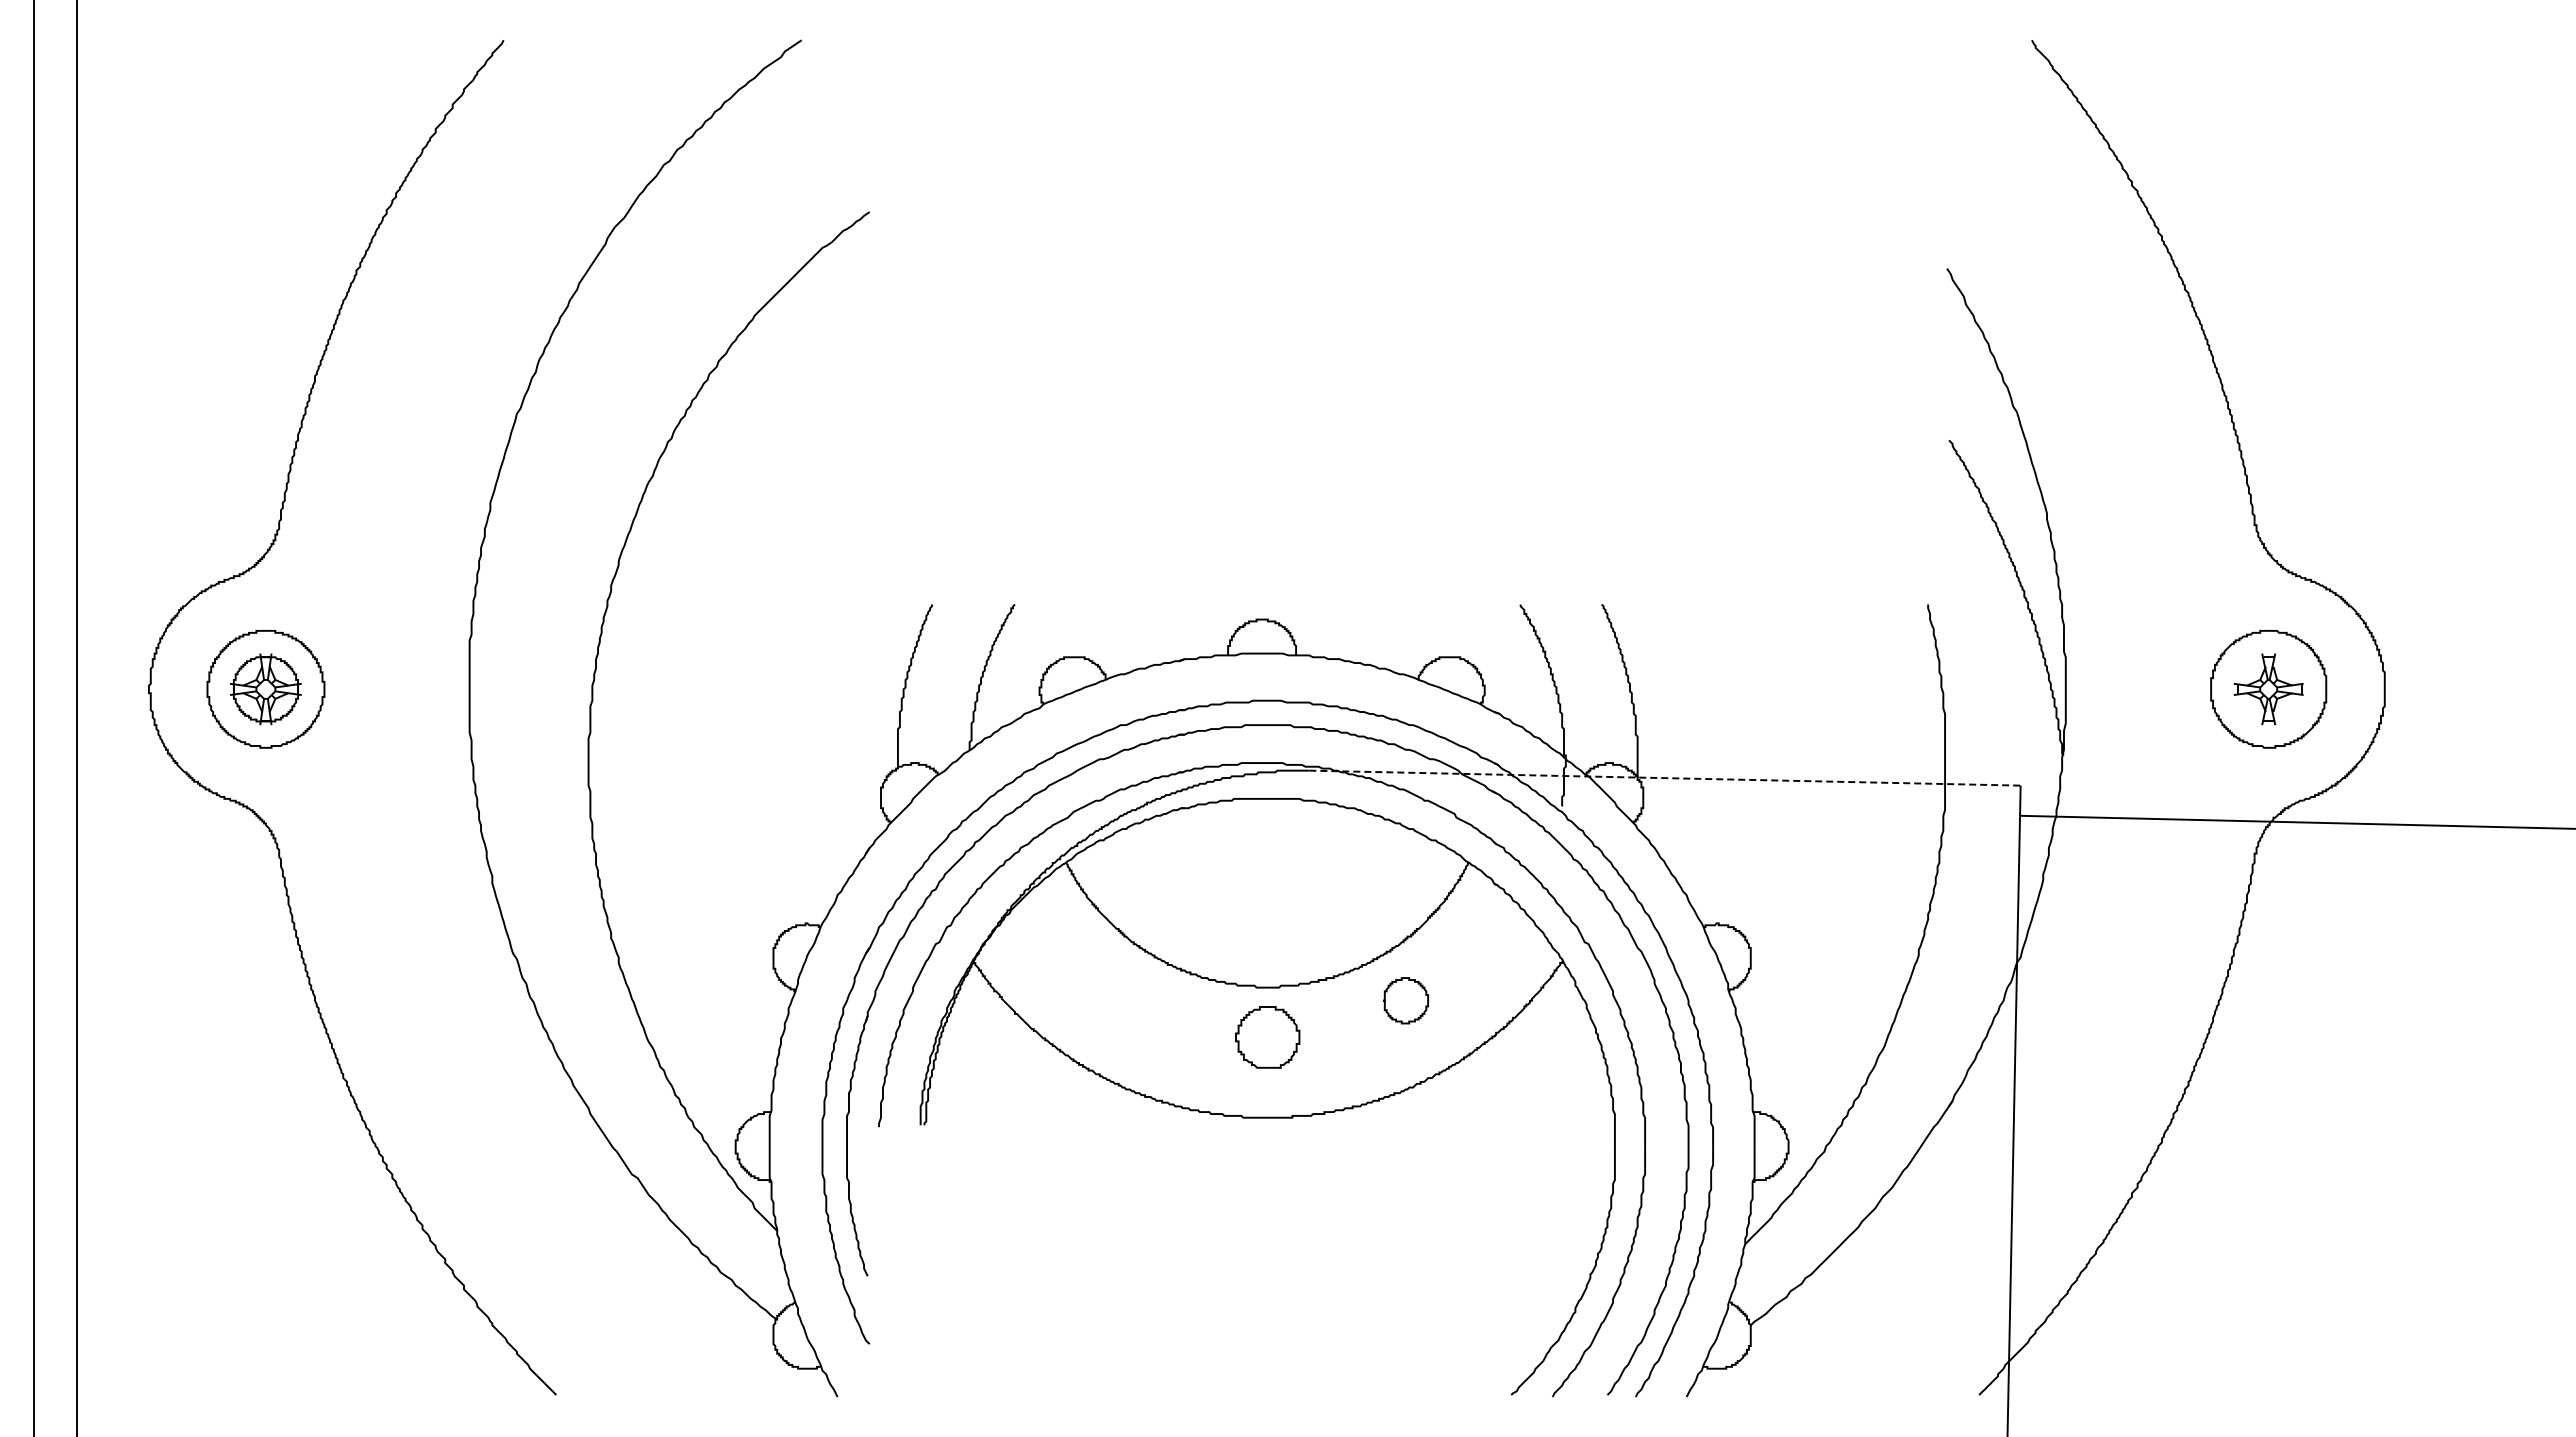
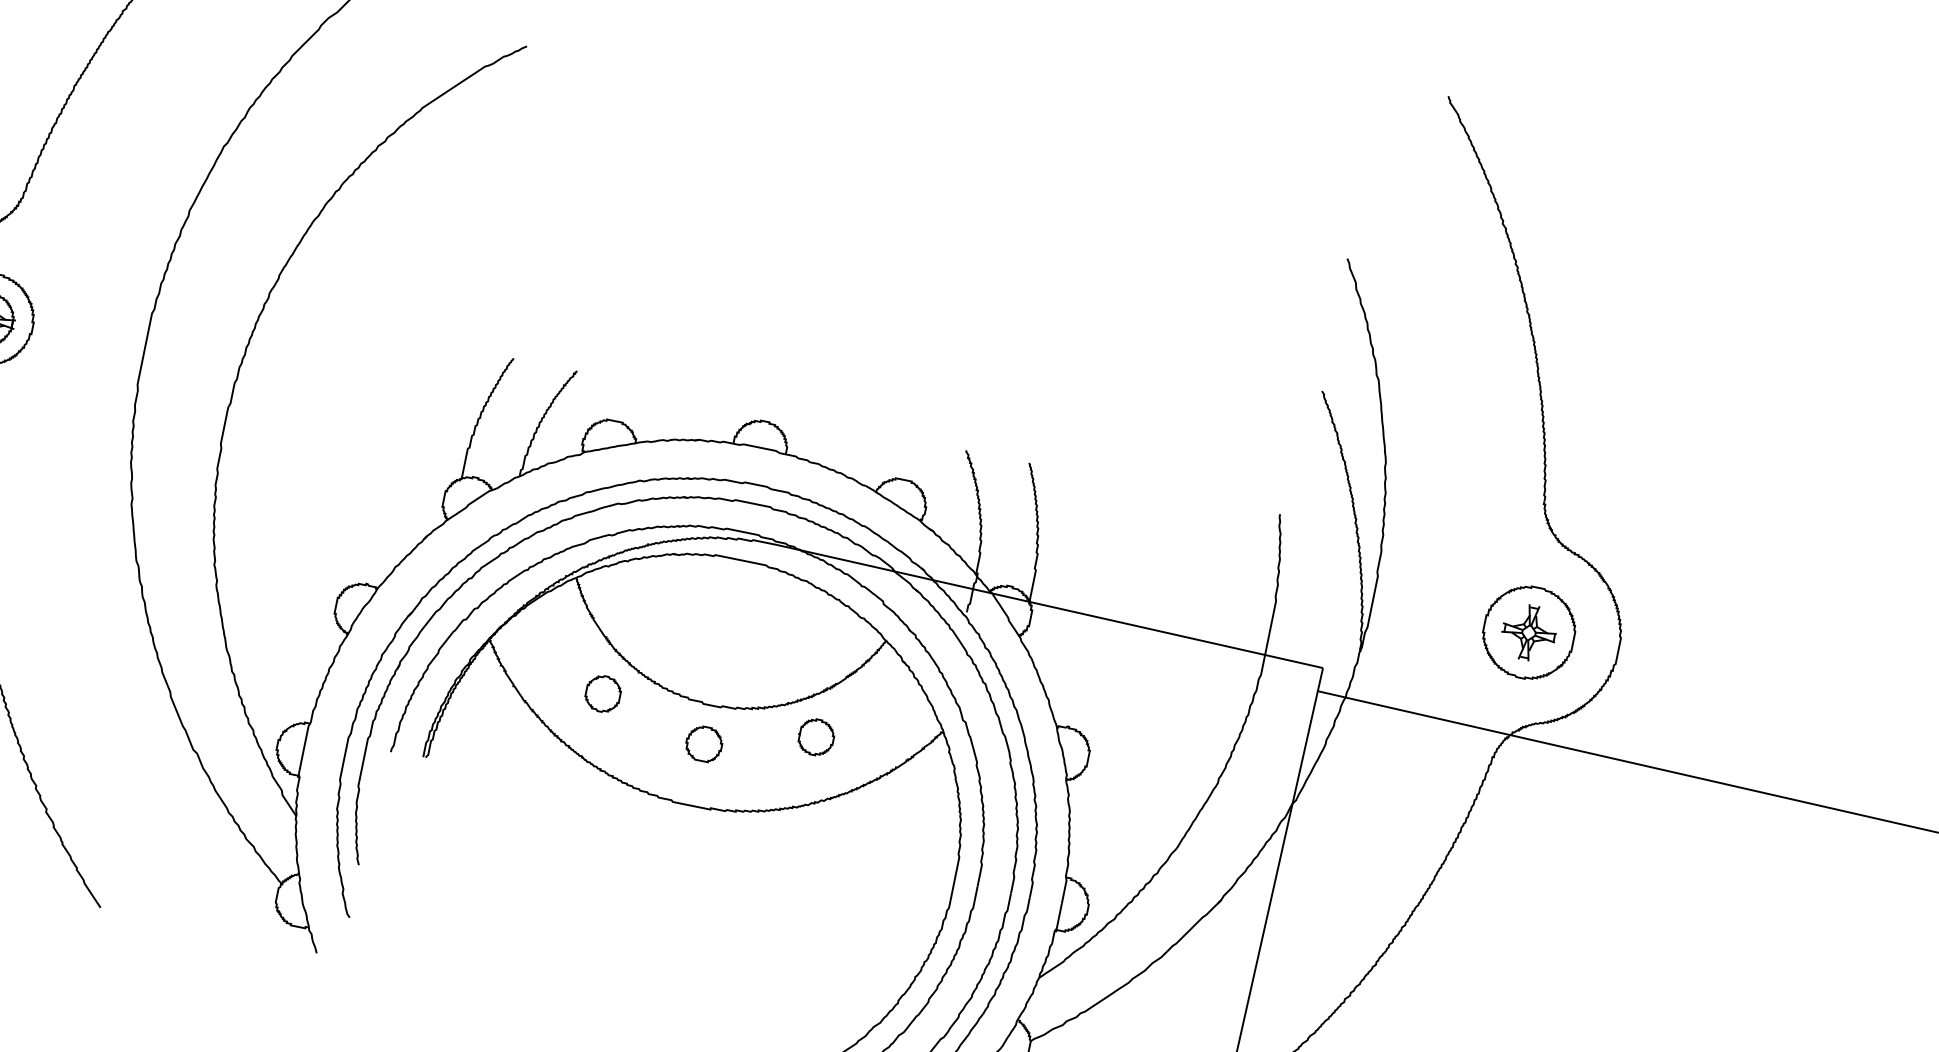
line: (1664, 778) -> (1050, 606), dashed -> solid
part: (1128, 1000) -> (602, 693), added
part: (1267, 1037) -> (703, 743), size x0.71

